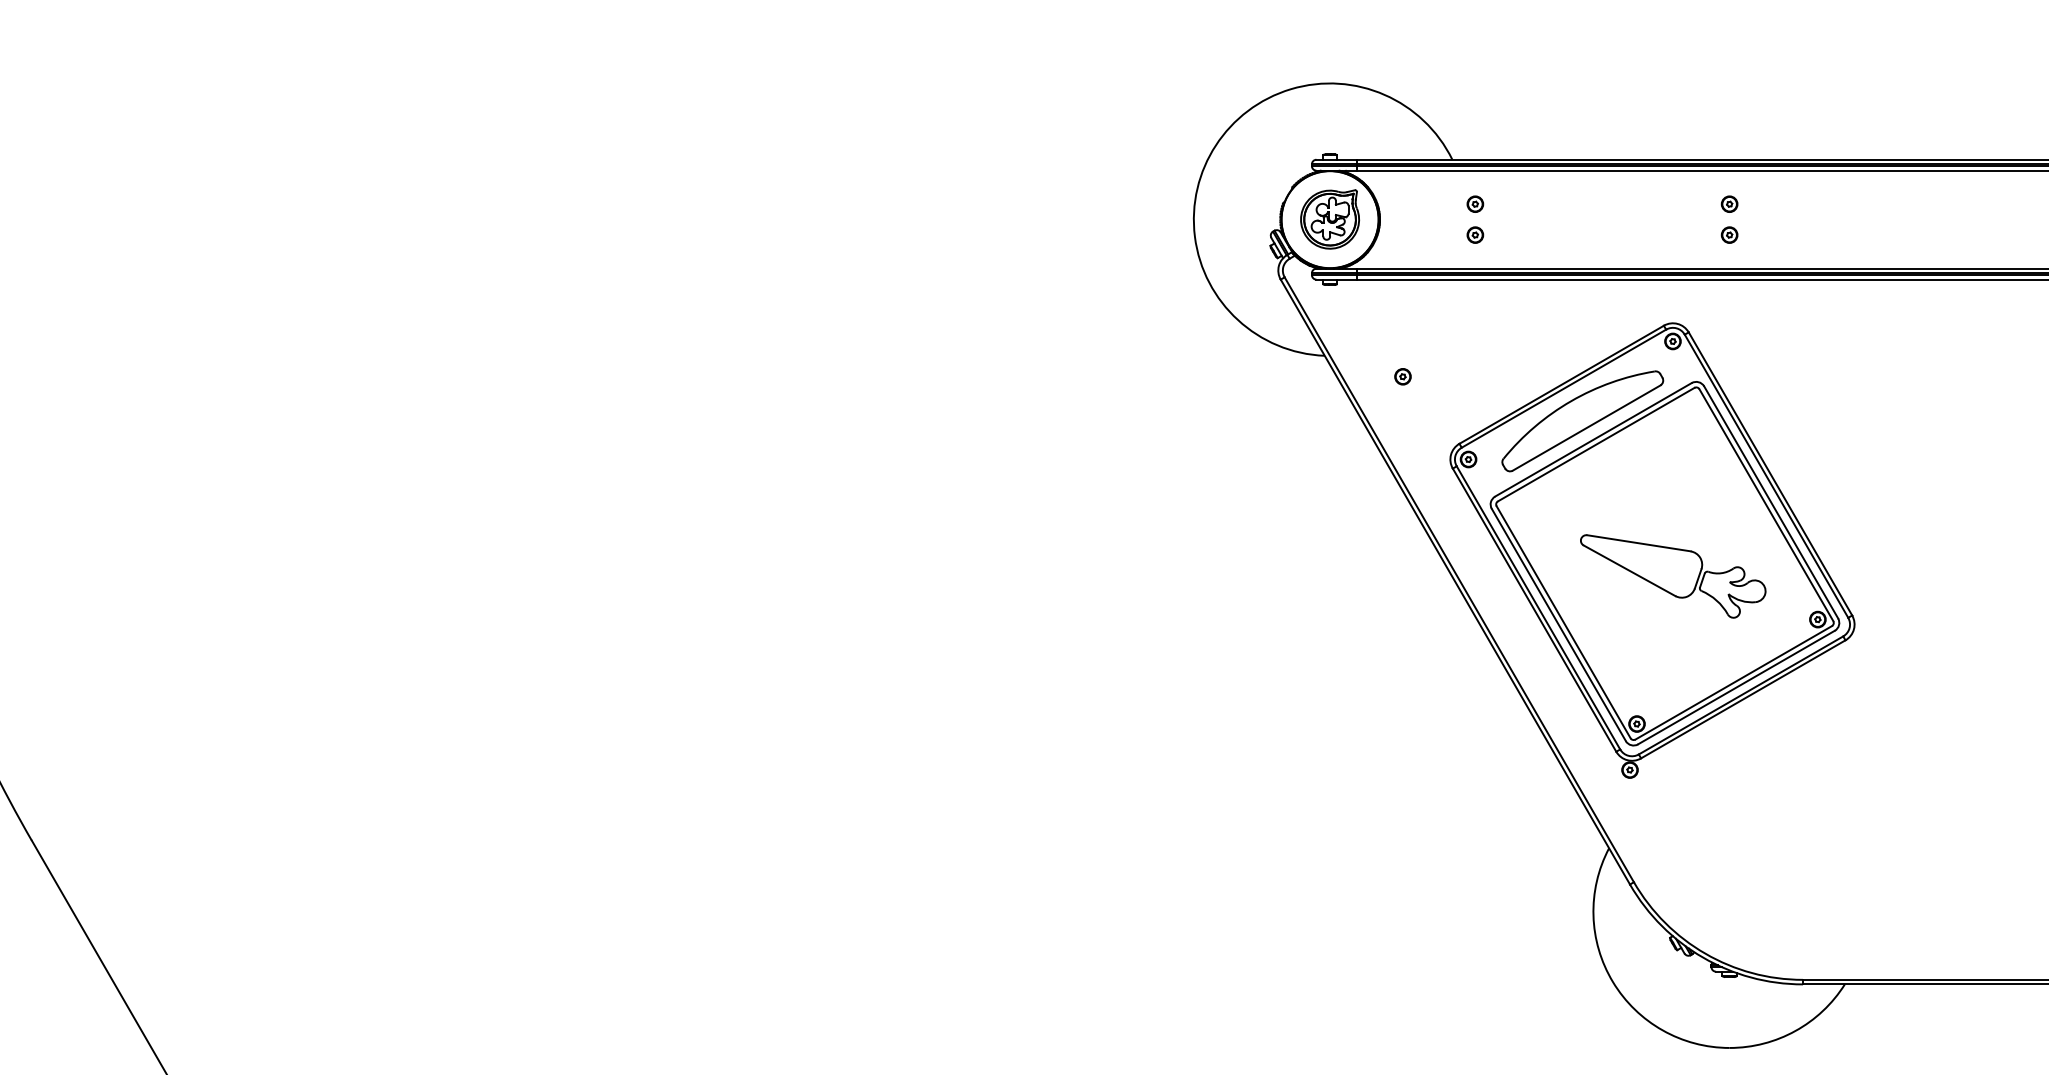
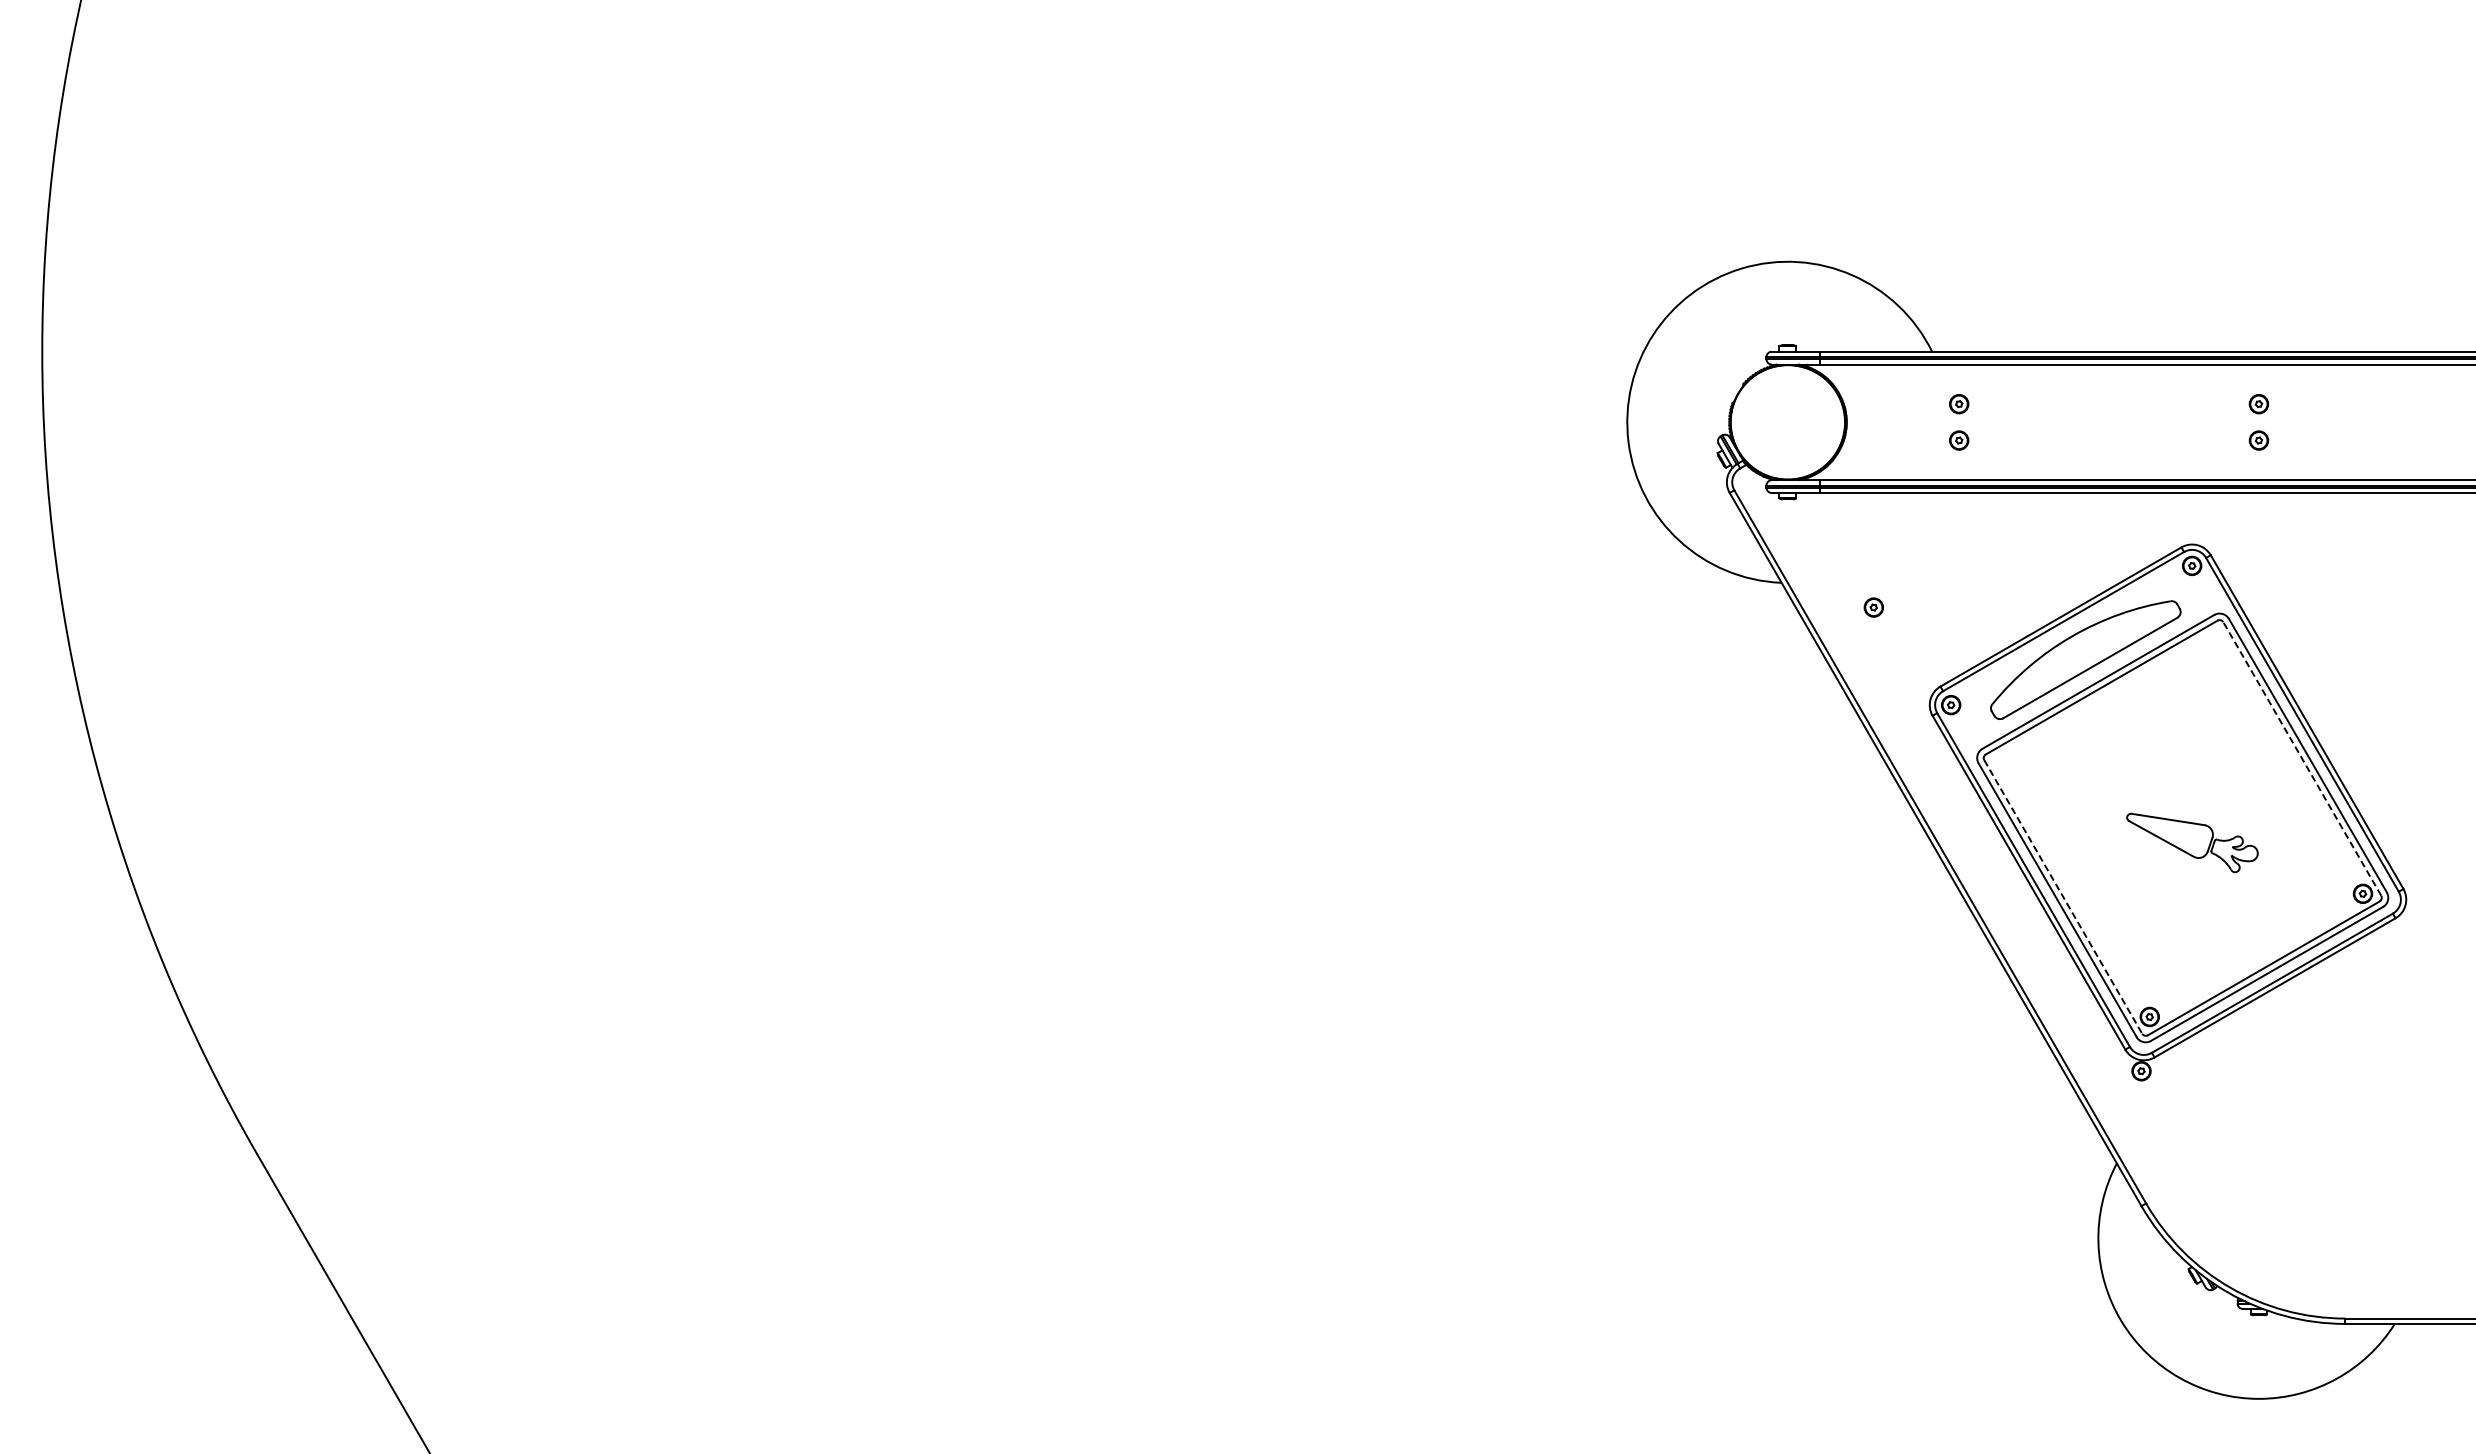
part: (1329, 218) -> (1787, 421), removed
line: (1766, 504) -> (2302, 758), solid -> dashed
part: (1673, 576) -> (2192, 842), size x0.6
line: (1563, 621) -> (2063, 896), solid -> dashed

